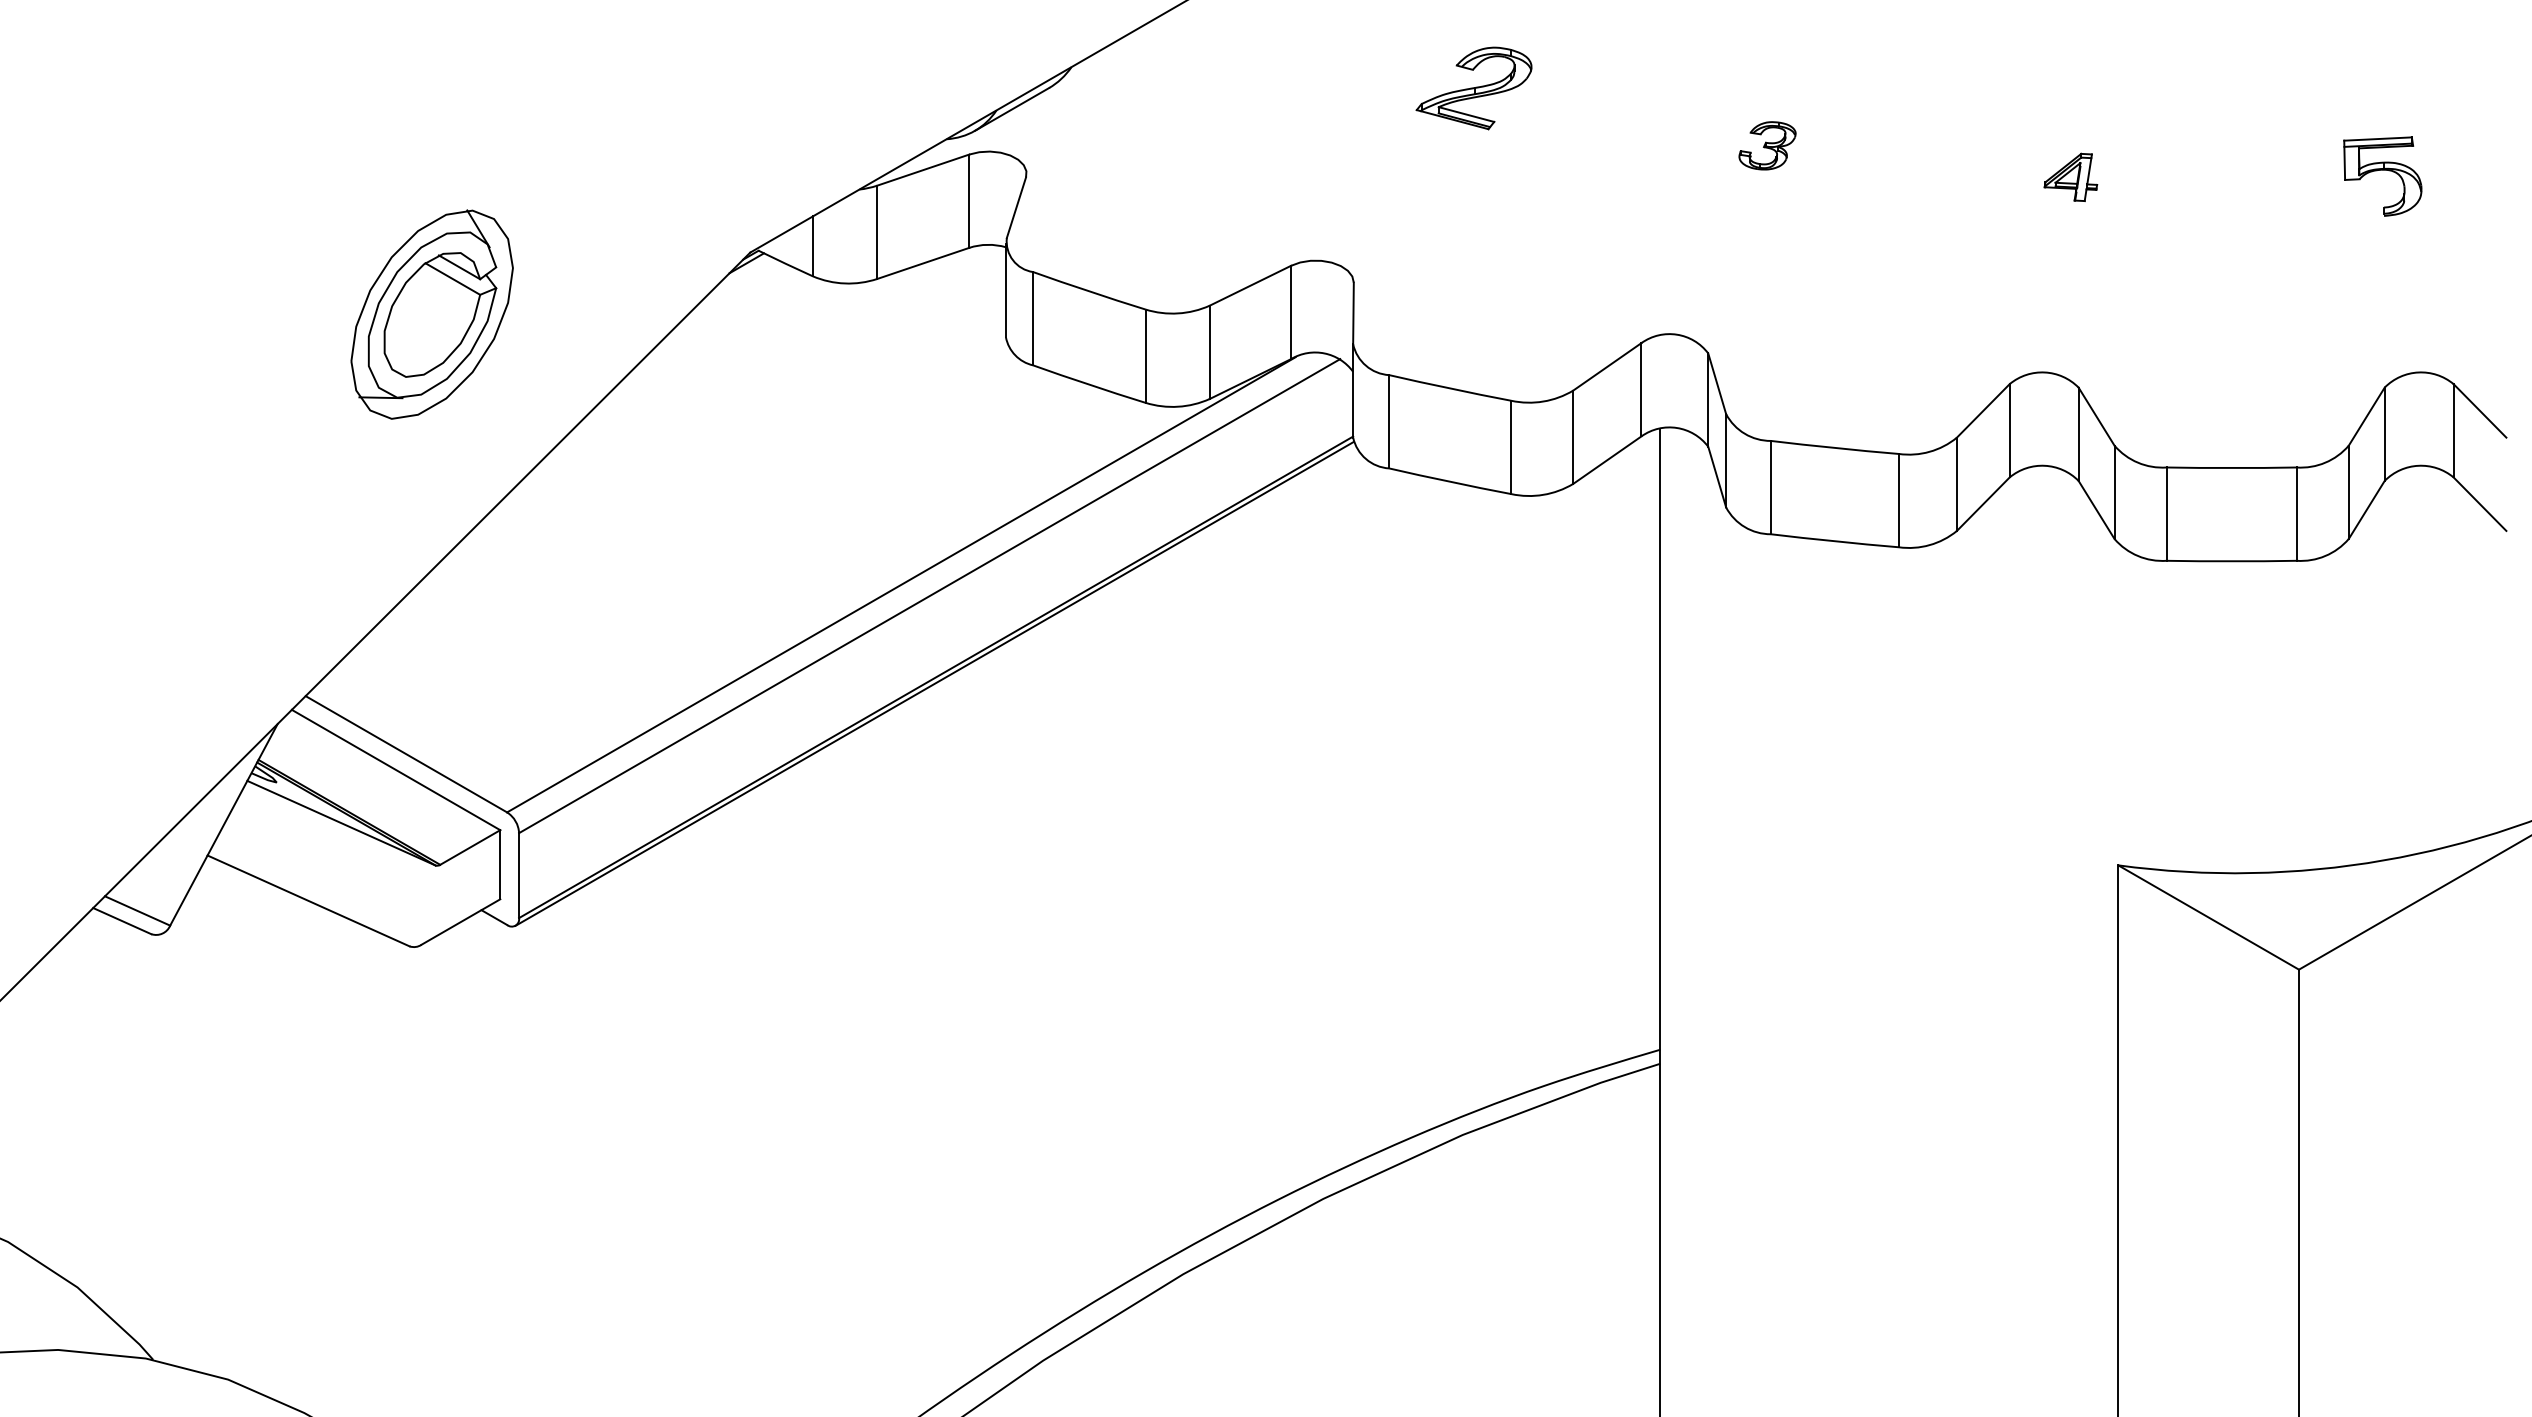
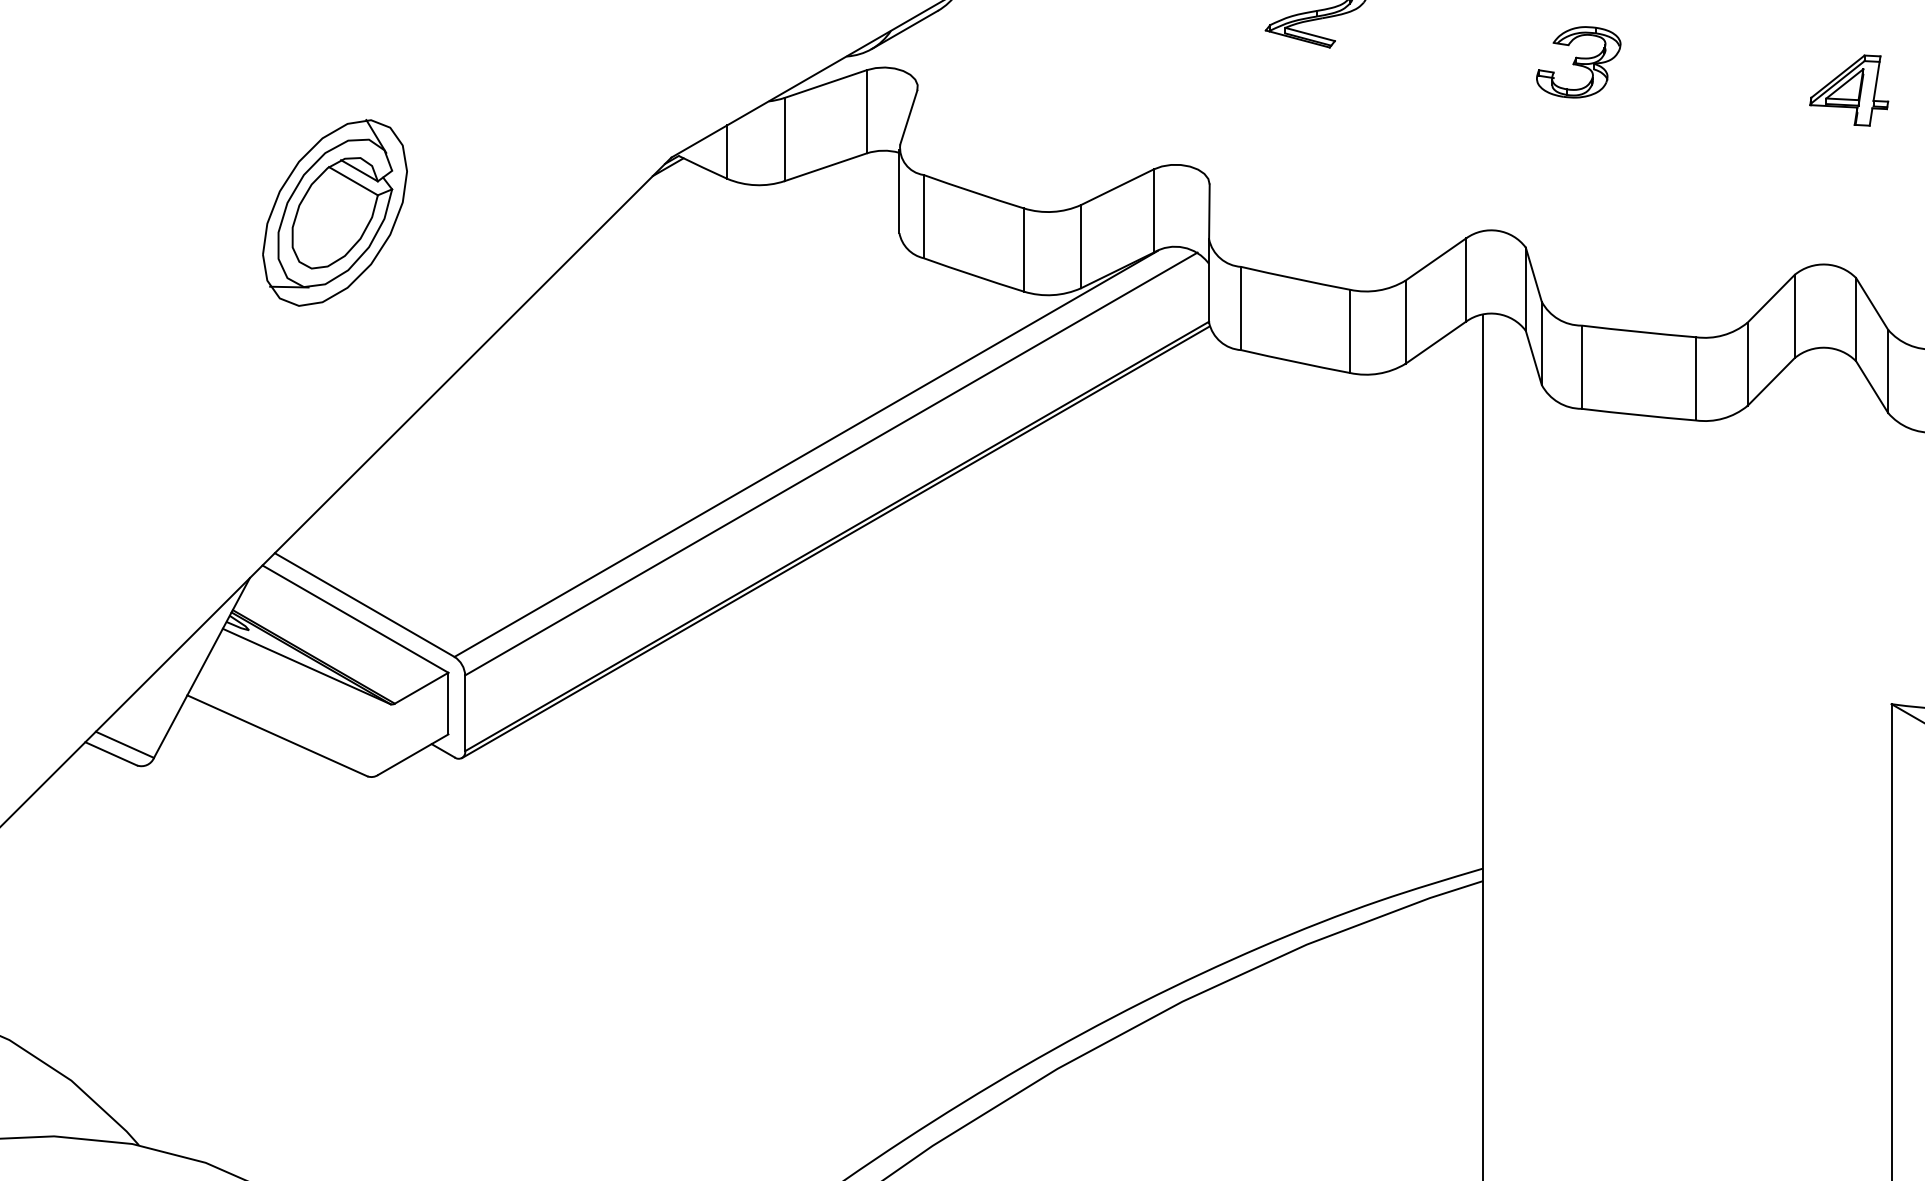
part: (1767, 145) -> (1578, 62), size x1.67
part: (2070, 177) -> (1848, 90), size x1.67
part: (431, 314) -> (334, 212), moved

